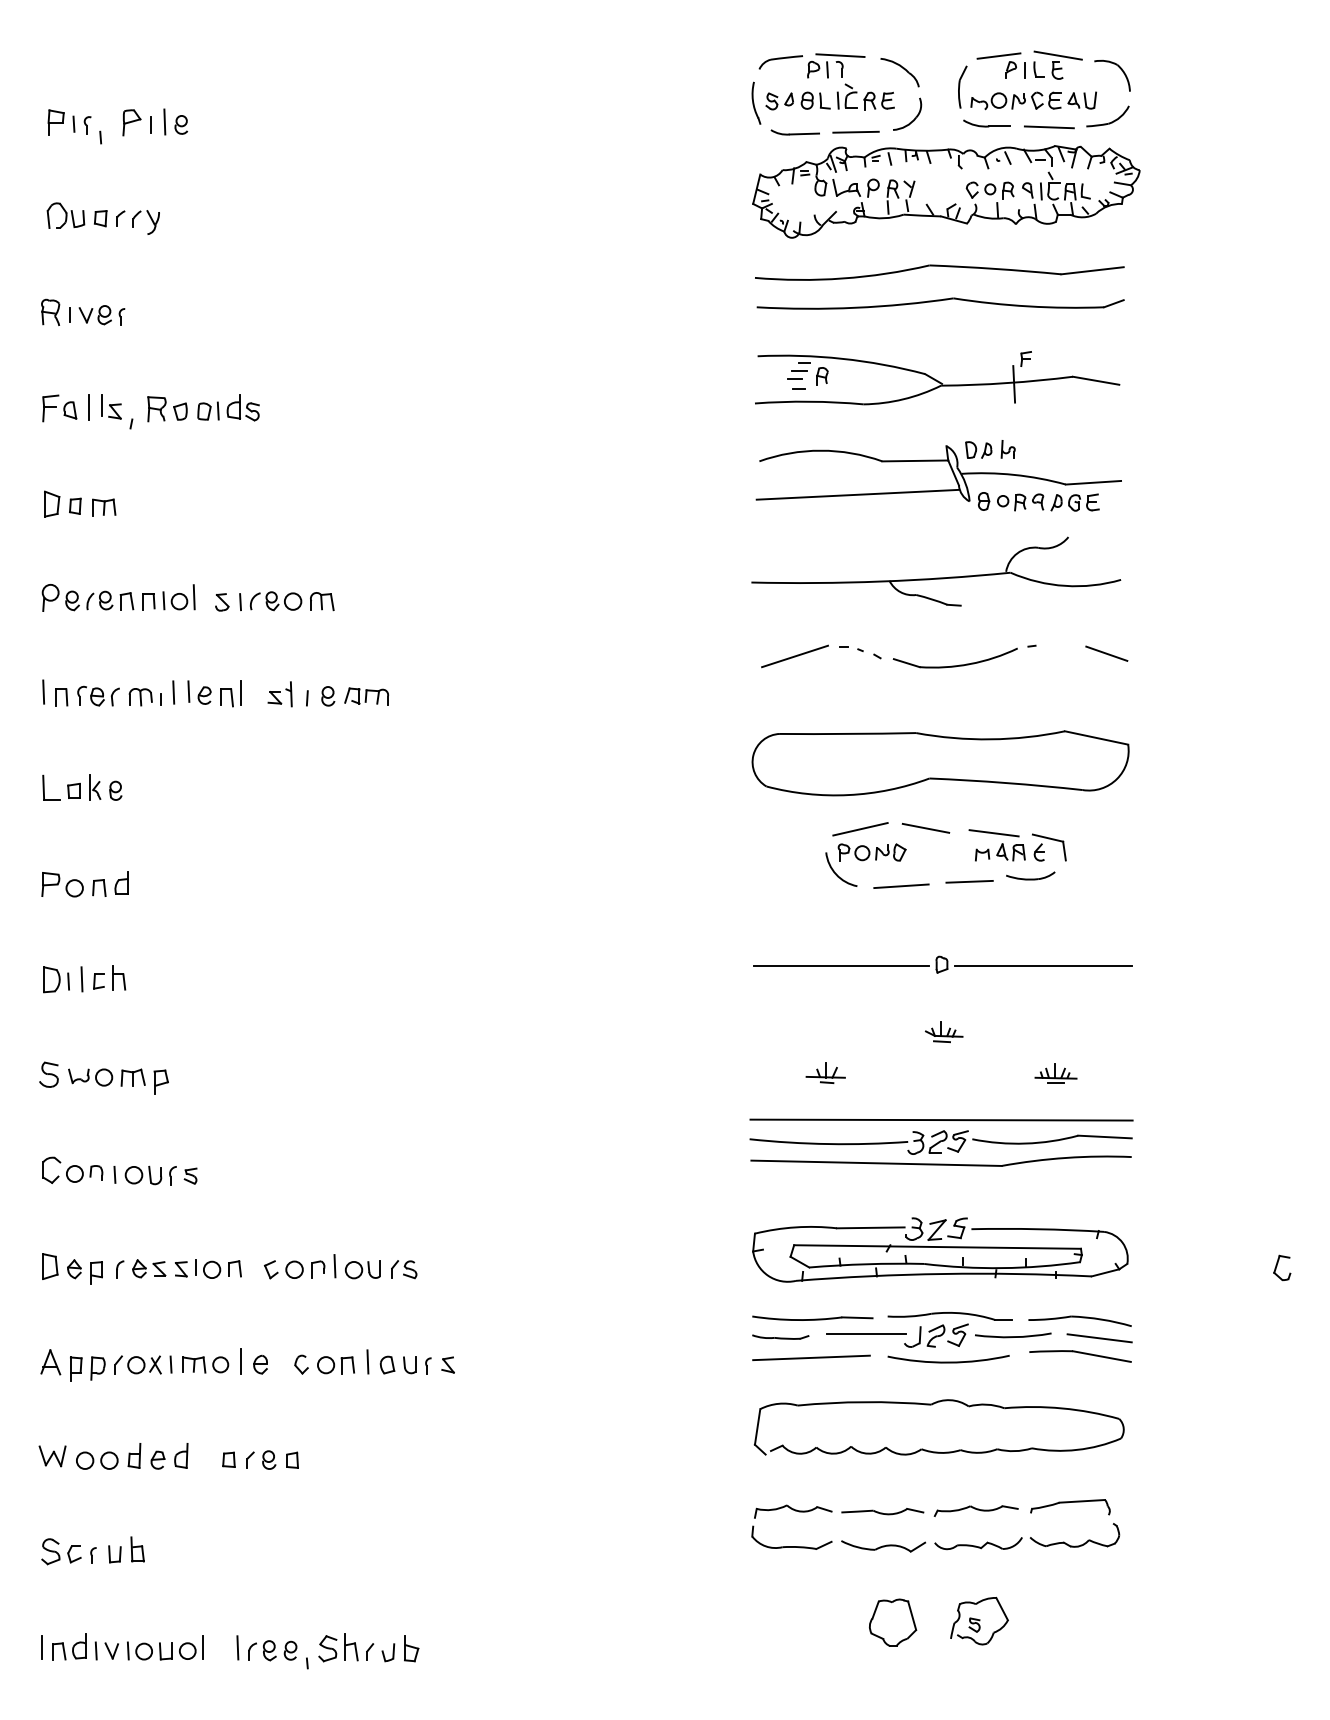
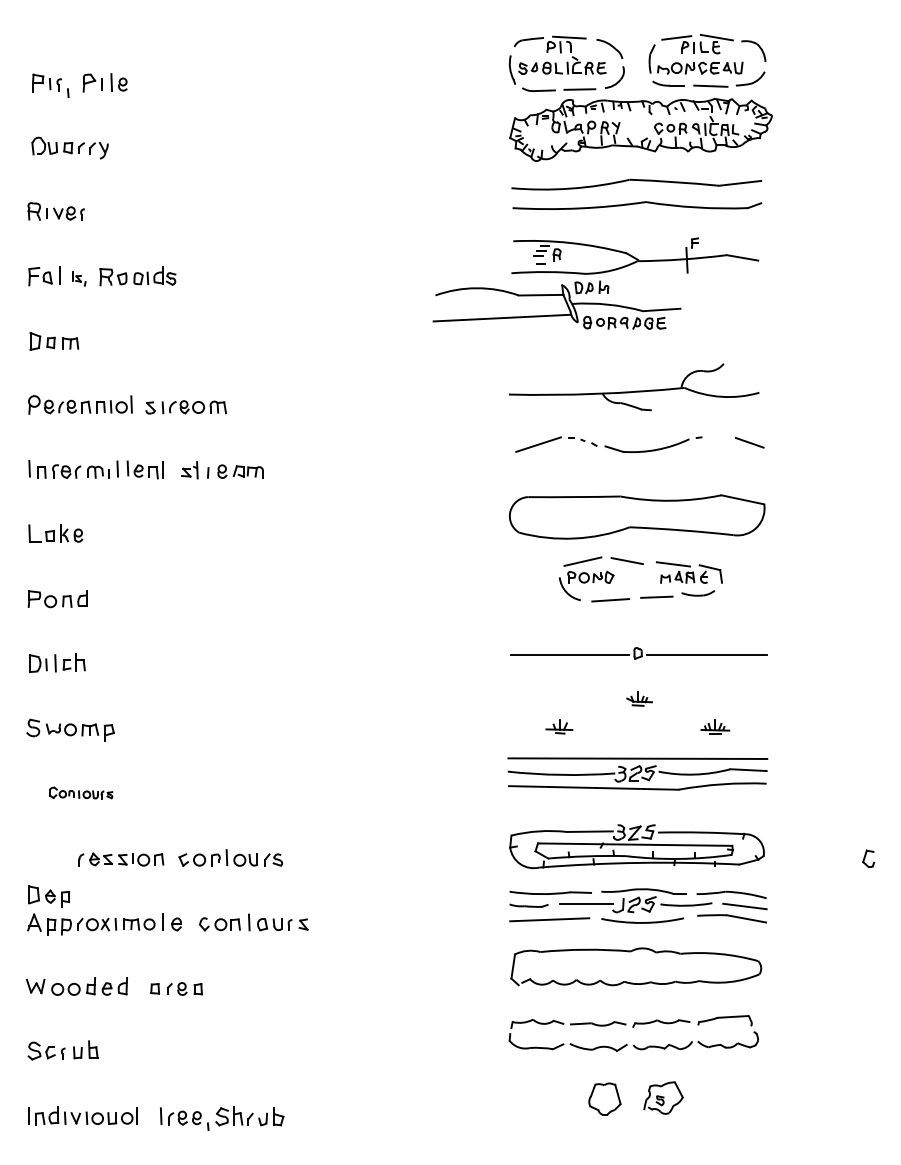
part: (117, 411) -> (79, 278), size x0.6
part: (949, 468) -> (564, 300), moved
part: (118, 1170) -> (80, 792), size x0.6
part: (73, 1268) -> (49, 896), moved

